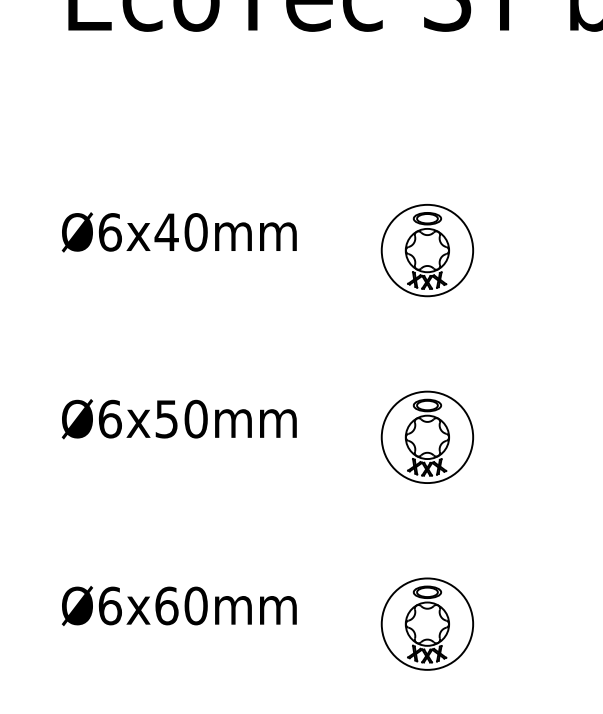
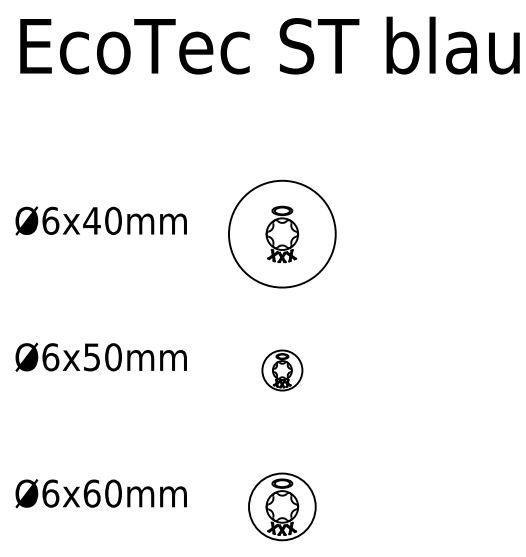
circle: (427, 249) -> (282, 233), size x1.6
part: (427, 437) -> (282, 370), size x0.6

